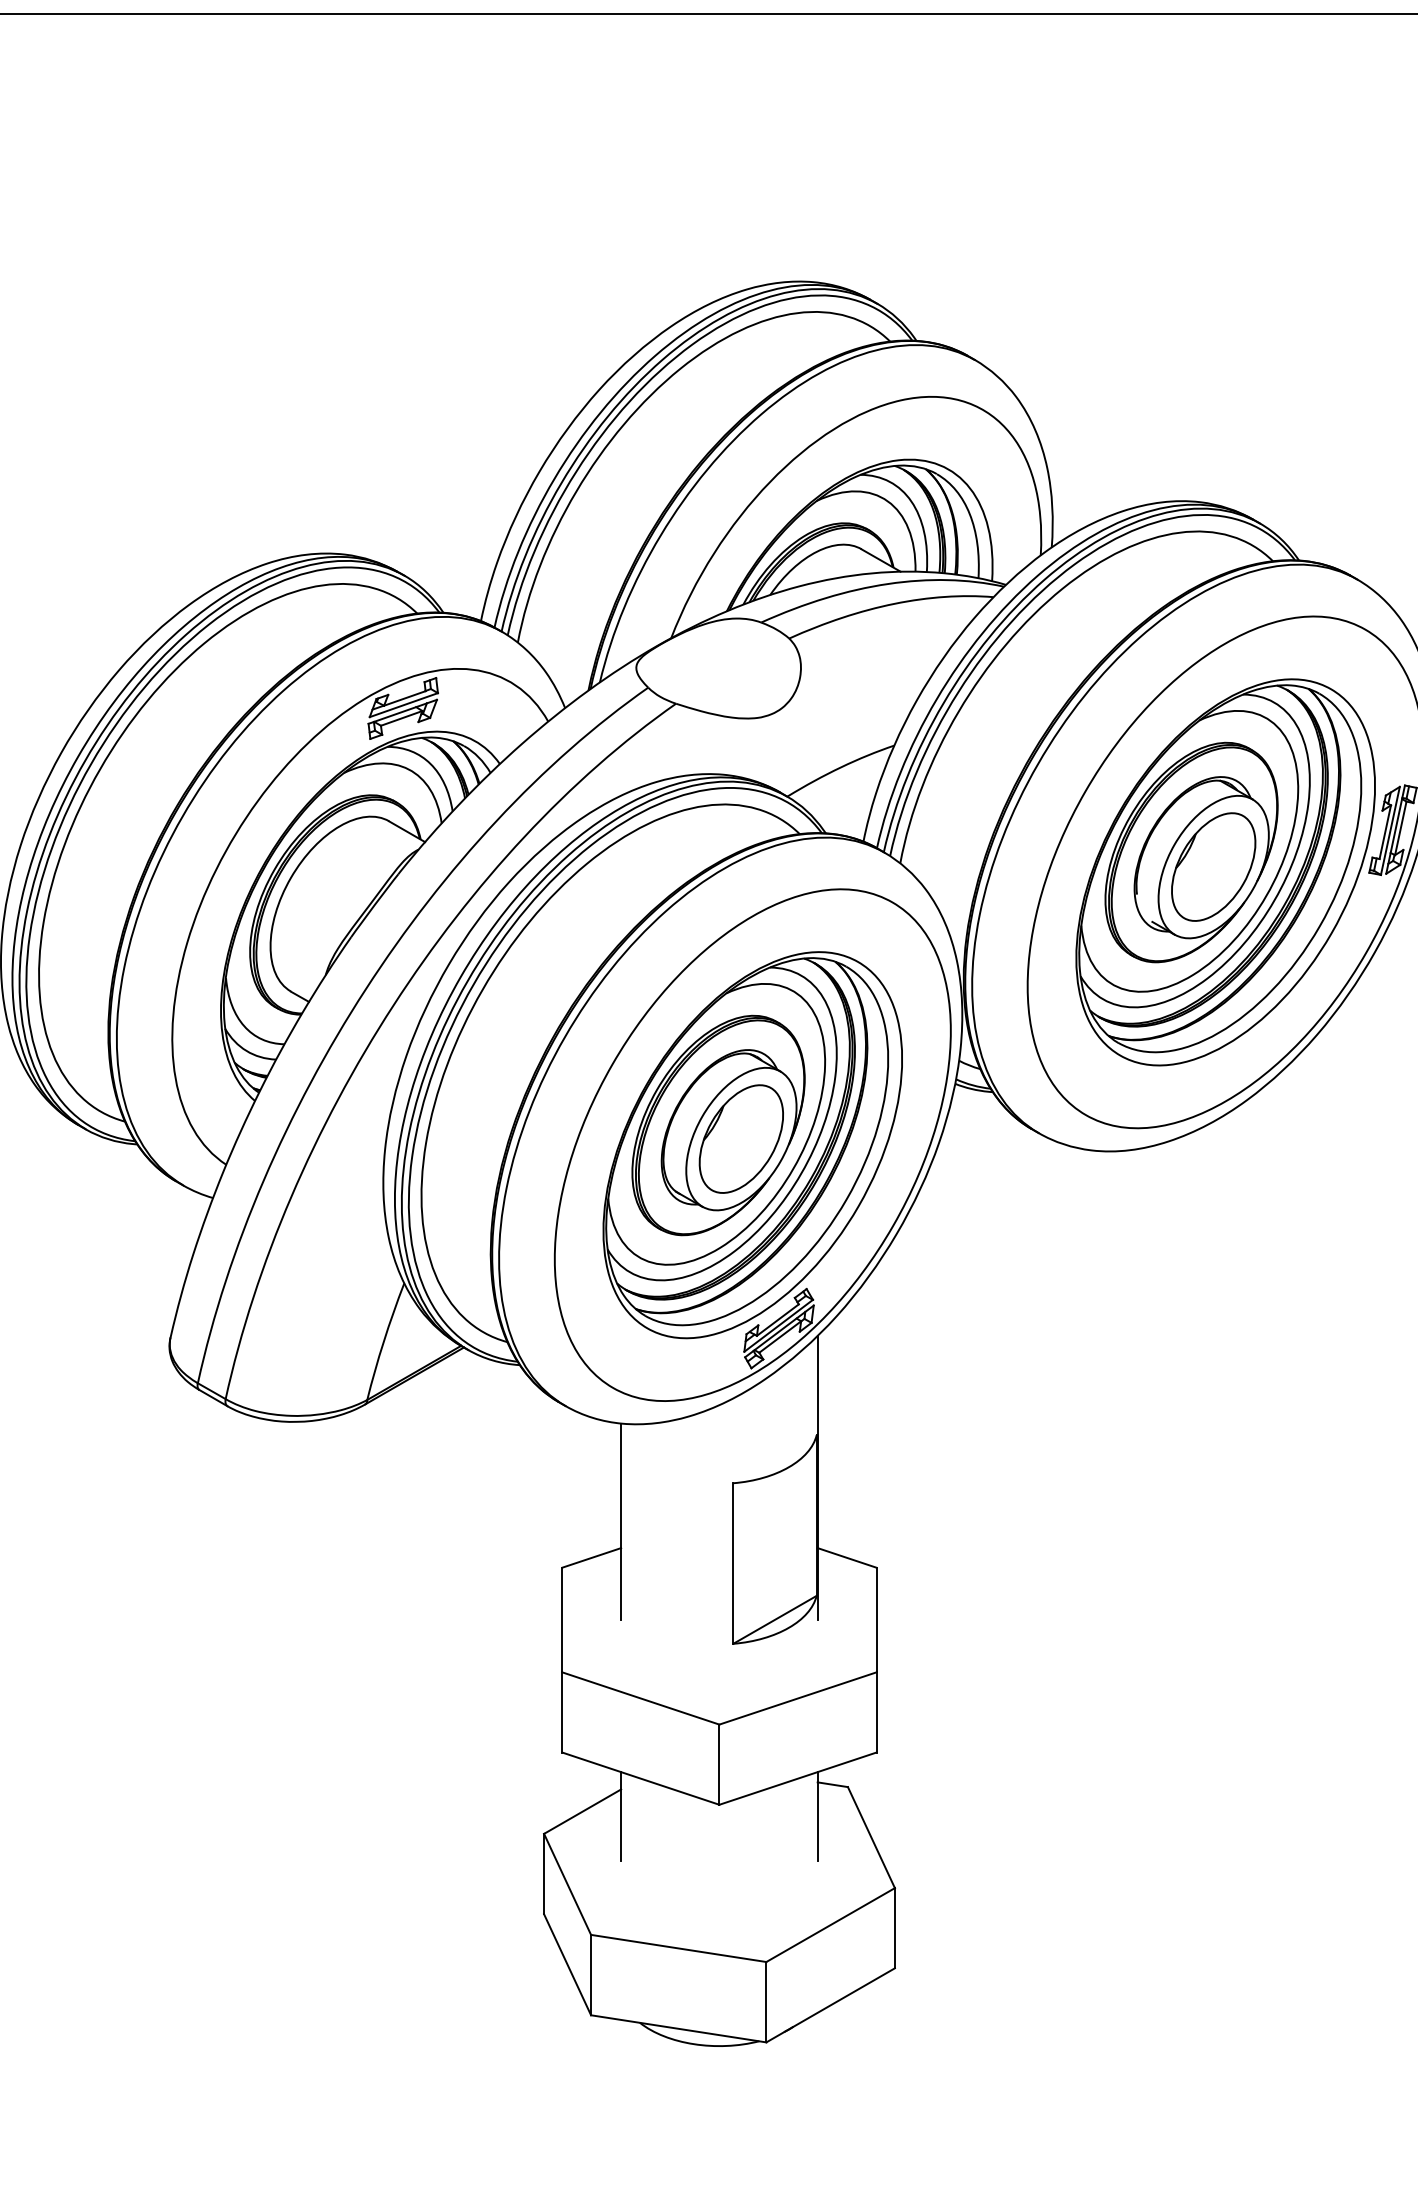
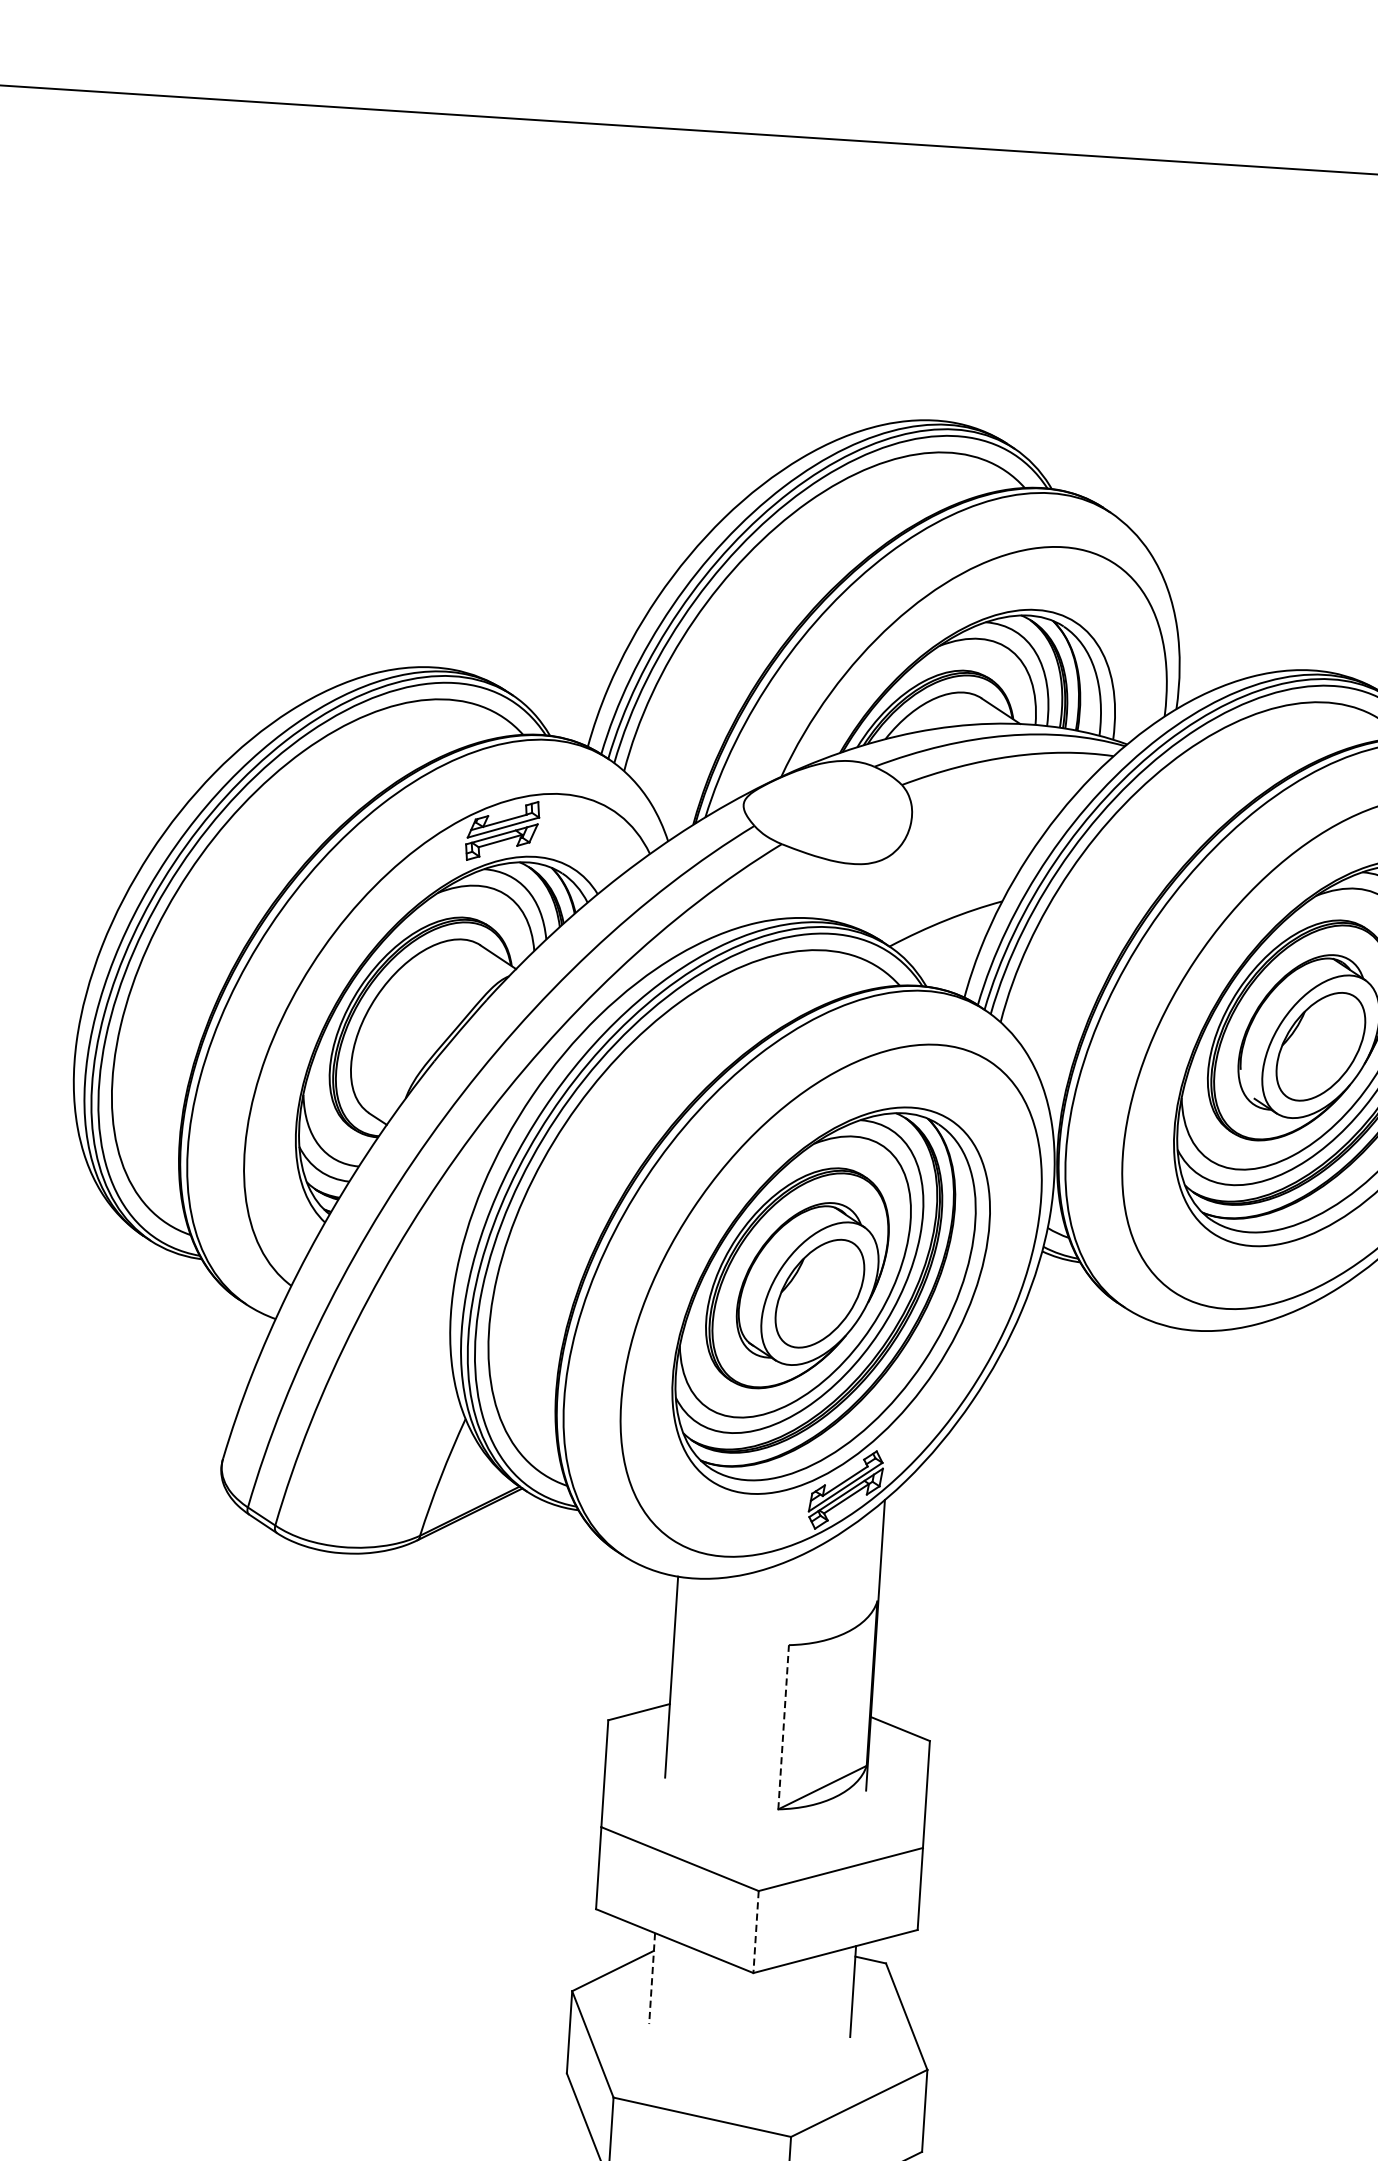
line: (733, 1563) -> (783, 1727), solid -> dashed
line: (719, 1765) -> (756, 1932), solid -> dashed
line: (621, 1817) -> (652, 1979), solid -> dashed

